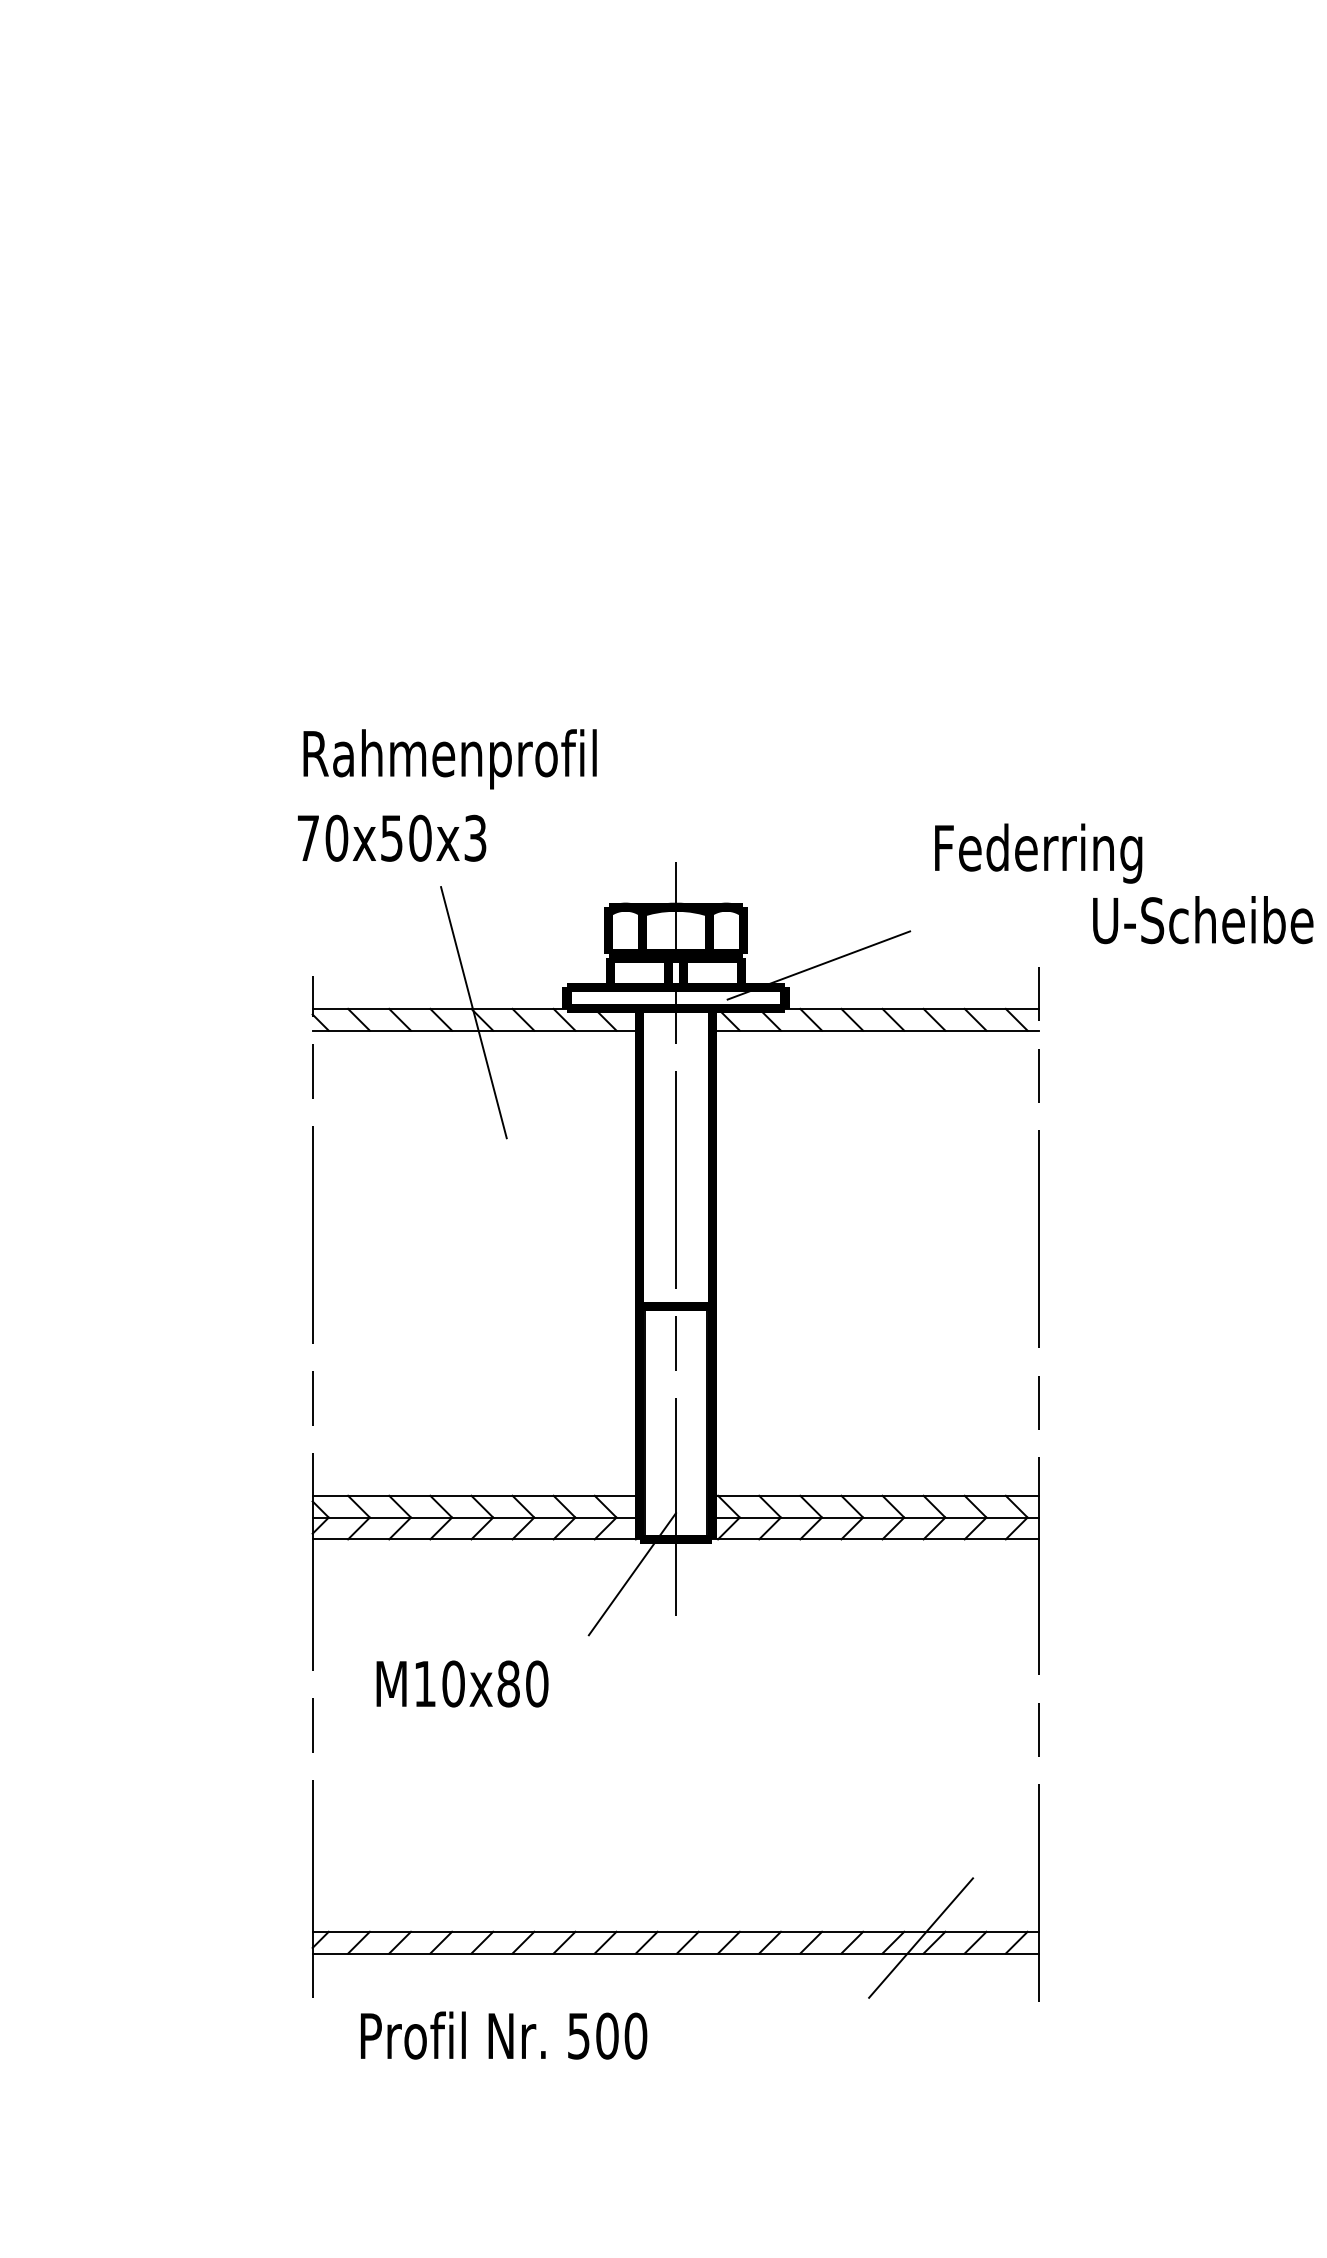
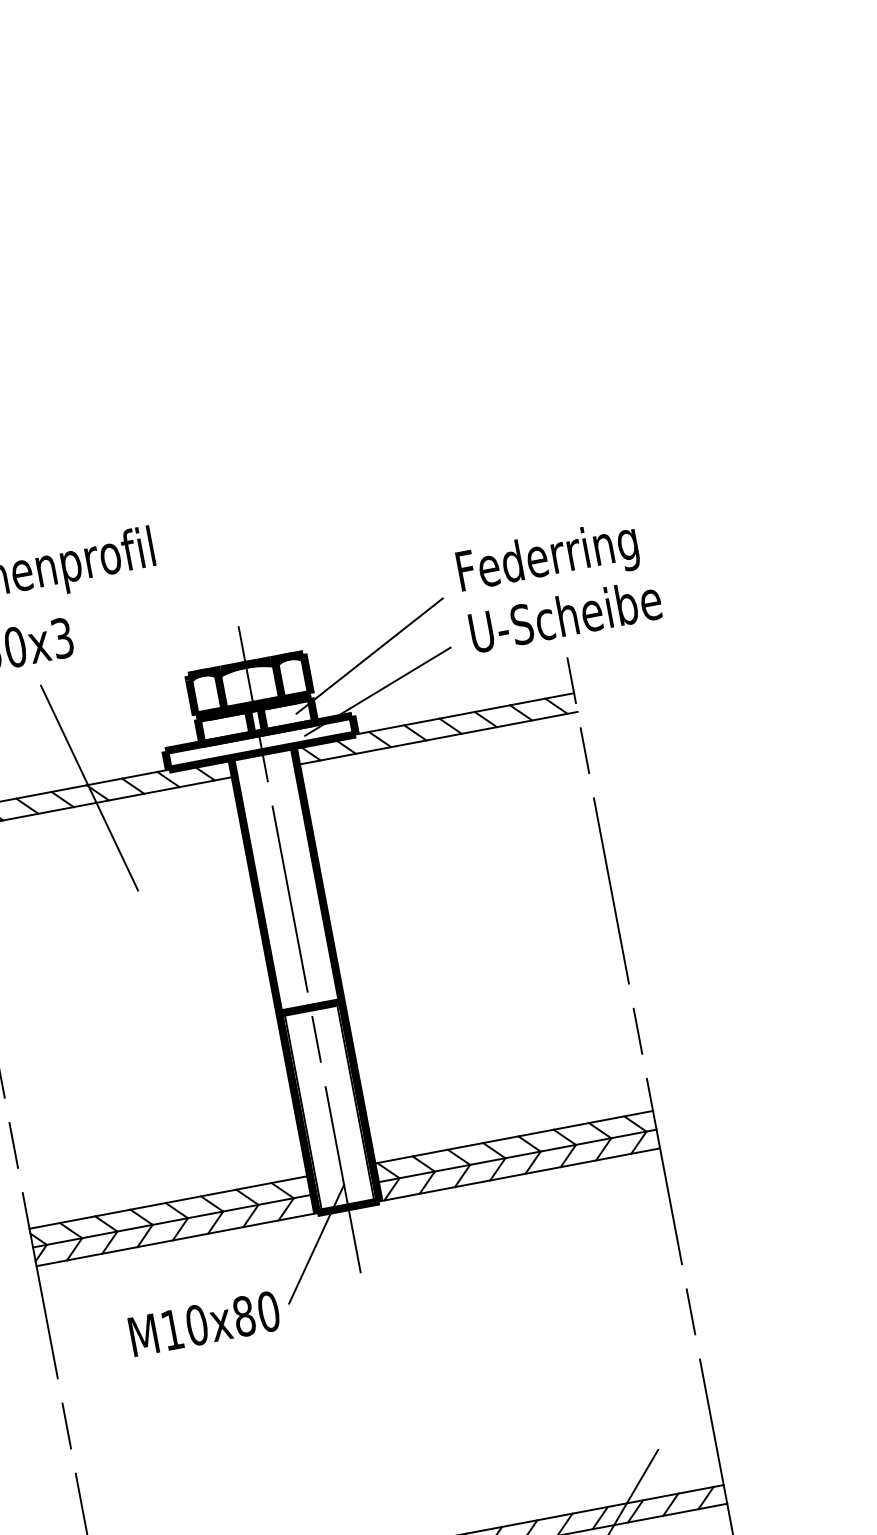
text: (1203, 920) -> (565, 616), moved
line: (816, 923) -> (369, 656), added
text: (462, 1683) -> (204, 1323), moved

